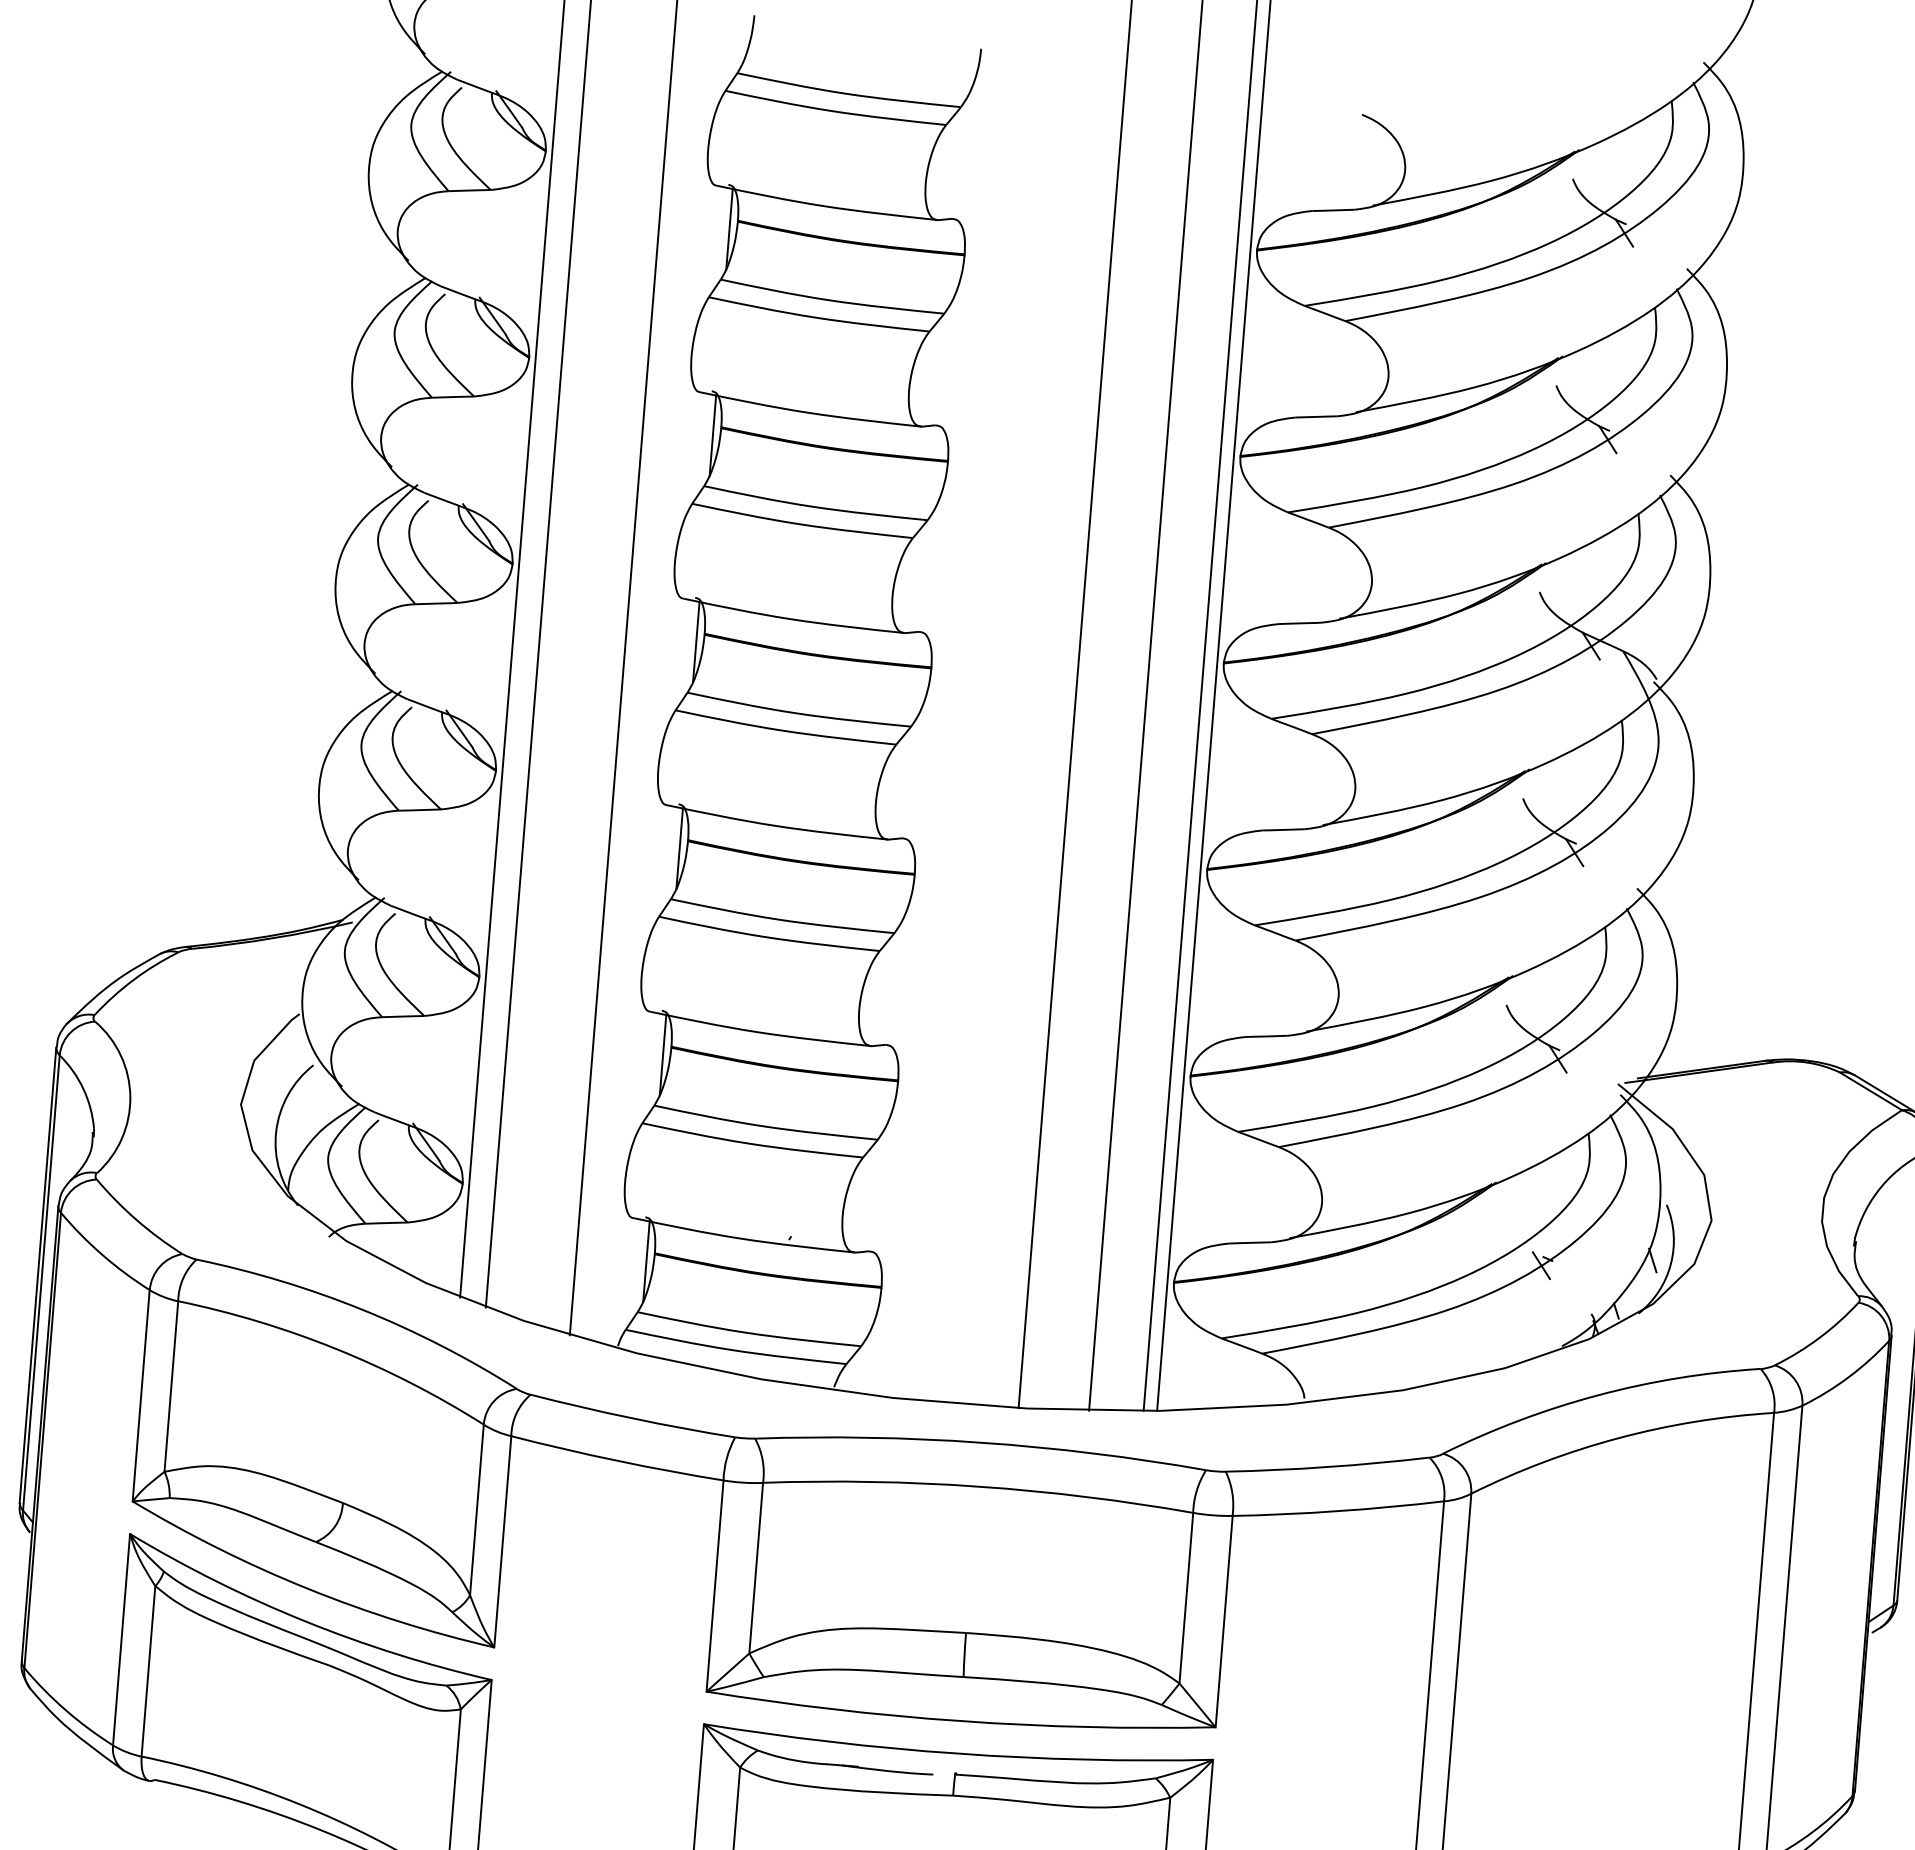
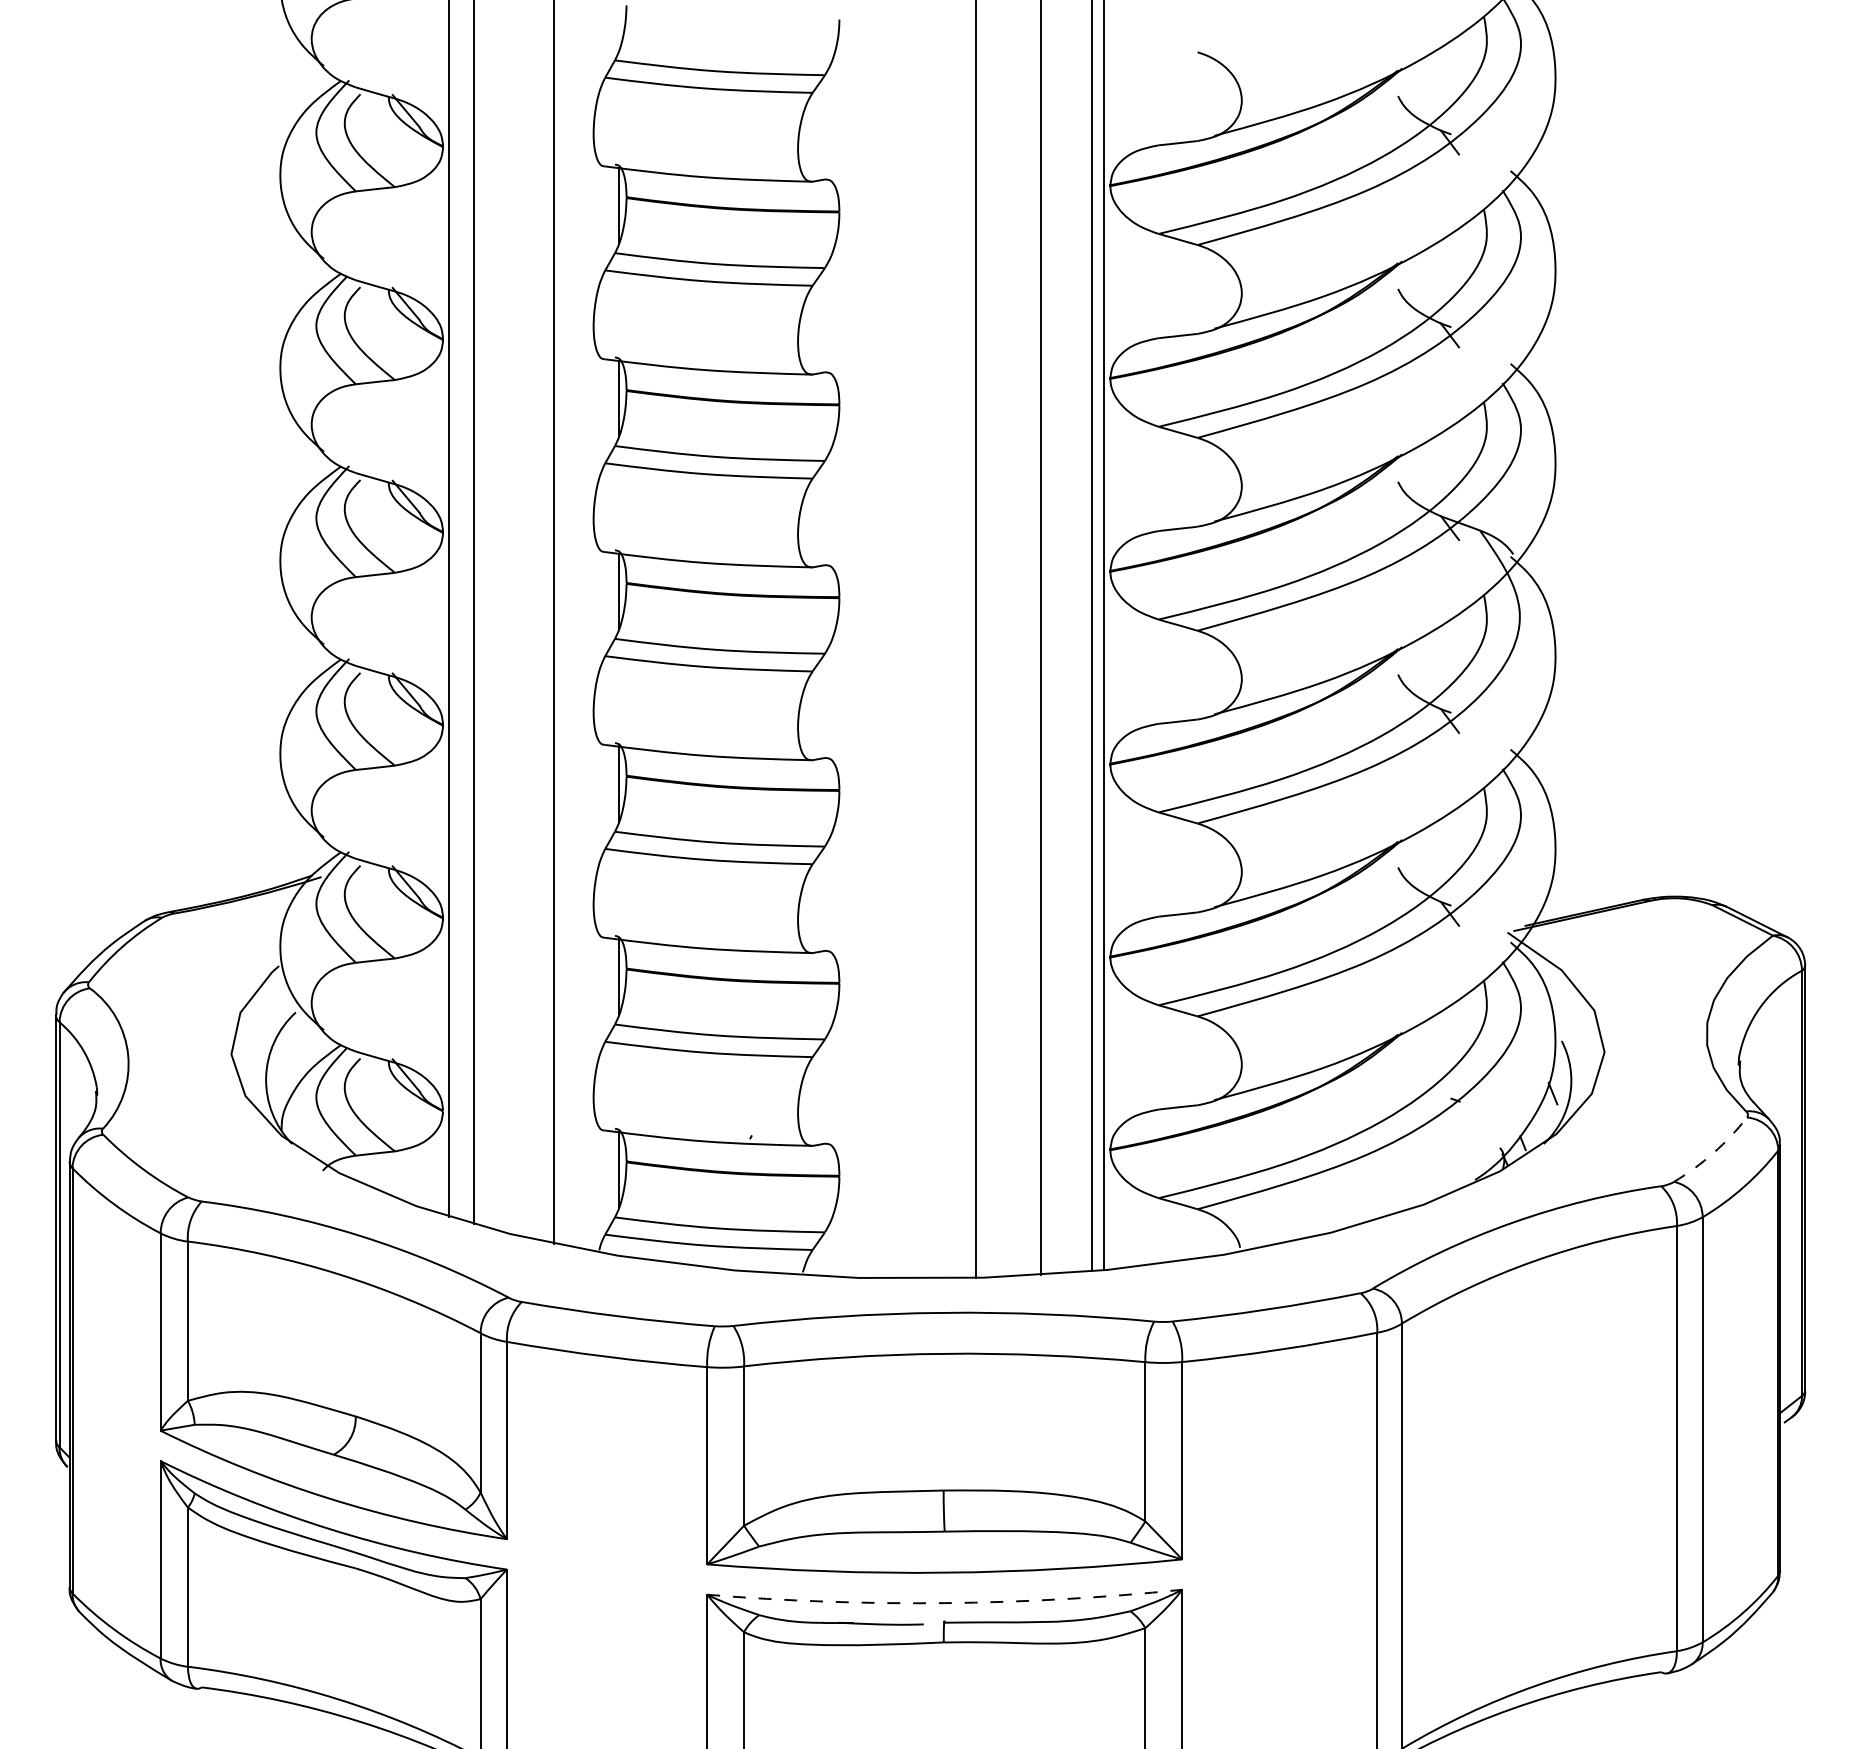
line: (1541, 1265) -> (1450, 1106), removed
arc: (1819, 1338) -> (1713, 1153), solid -> dashed
arc: (957, 1754) -> (944, 1603), solid -> dashed

